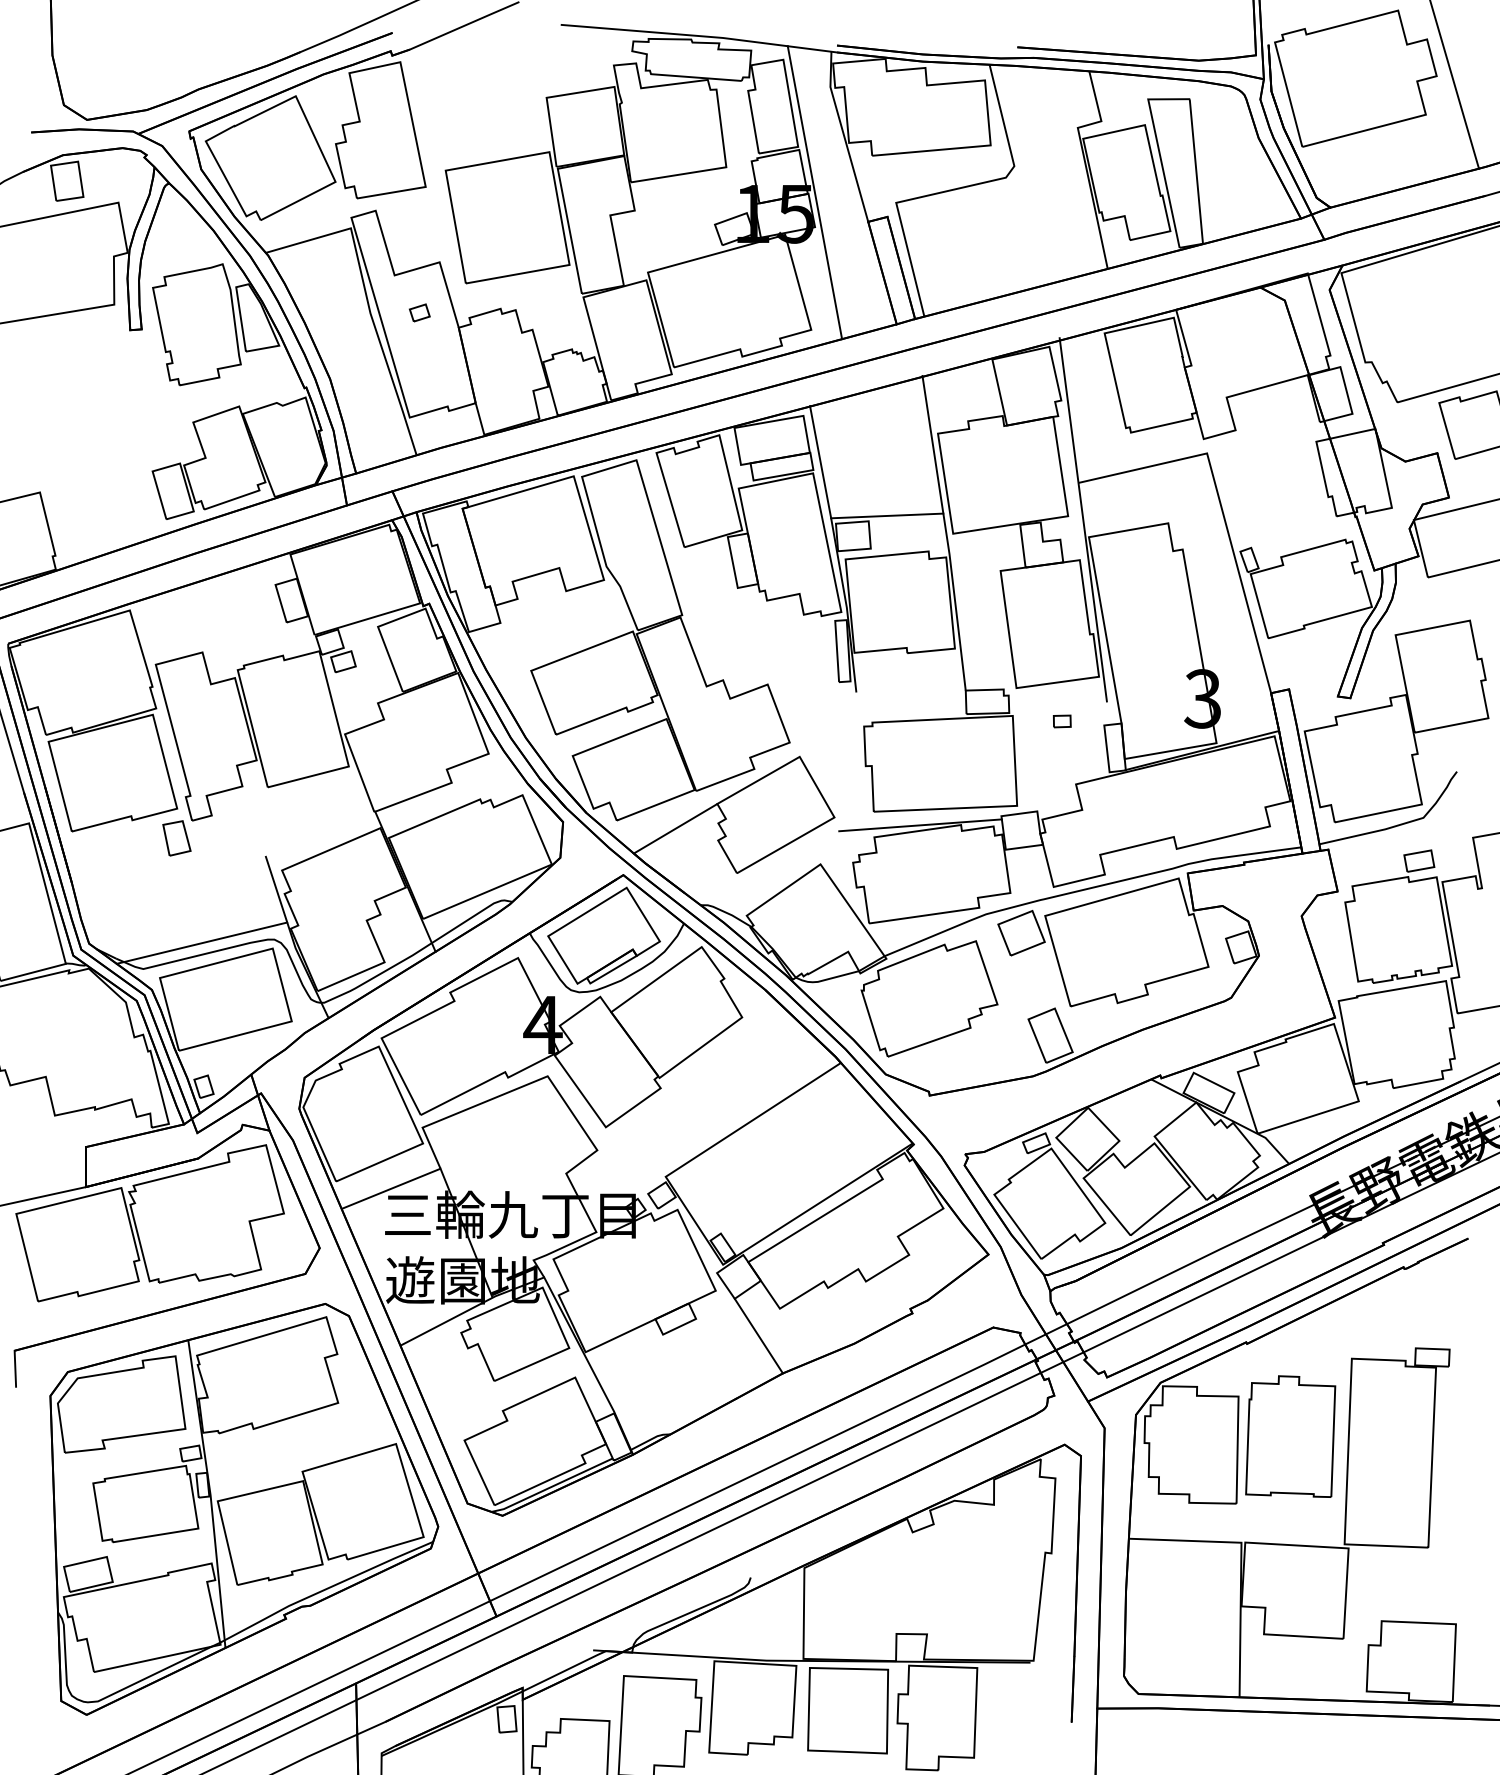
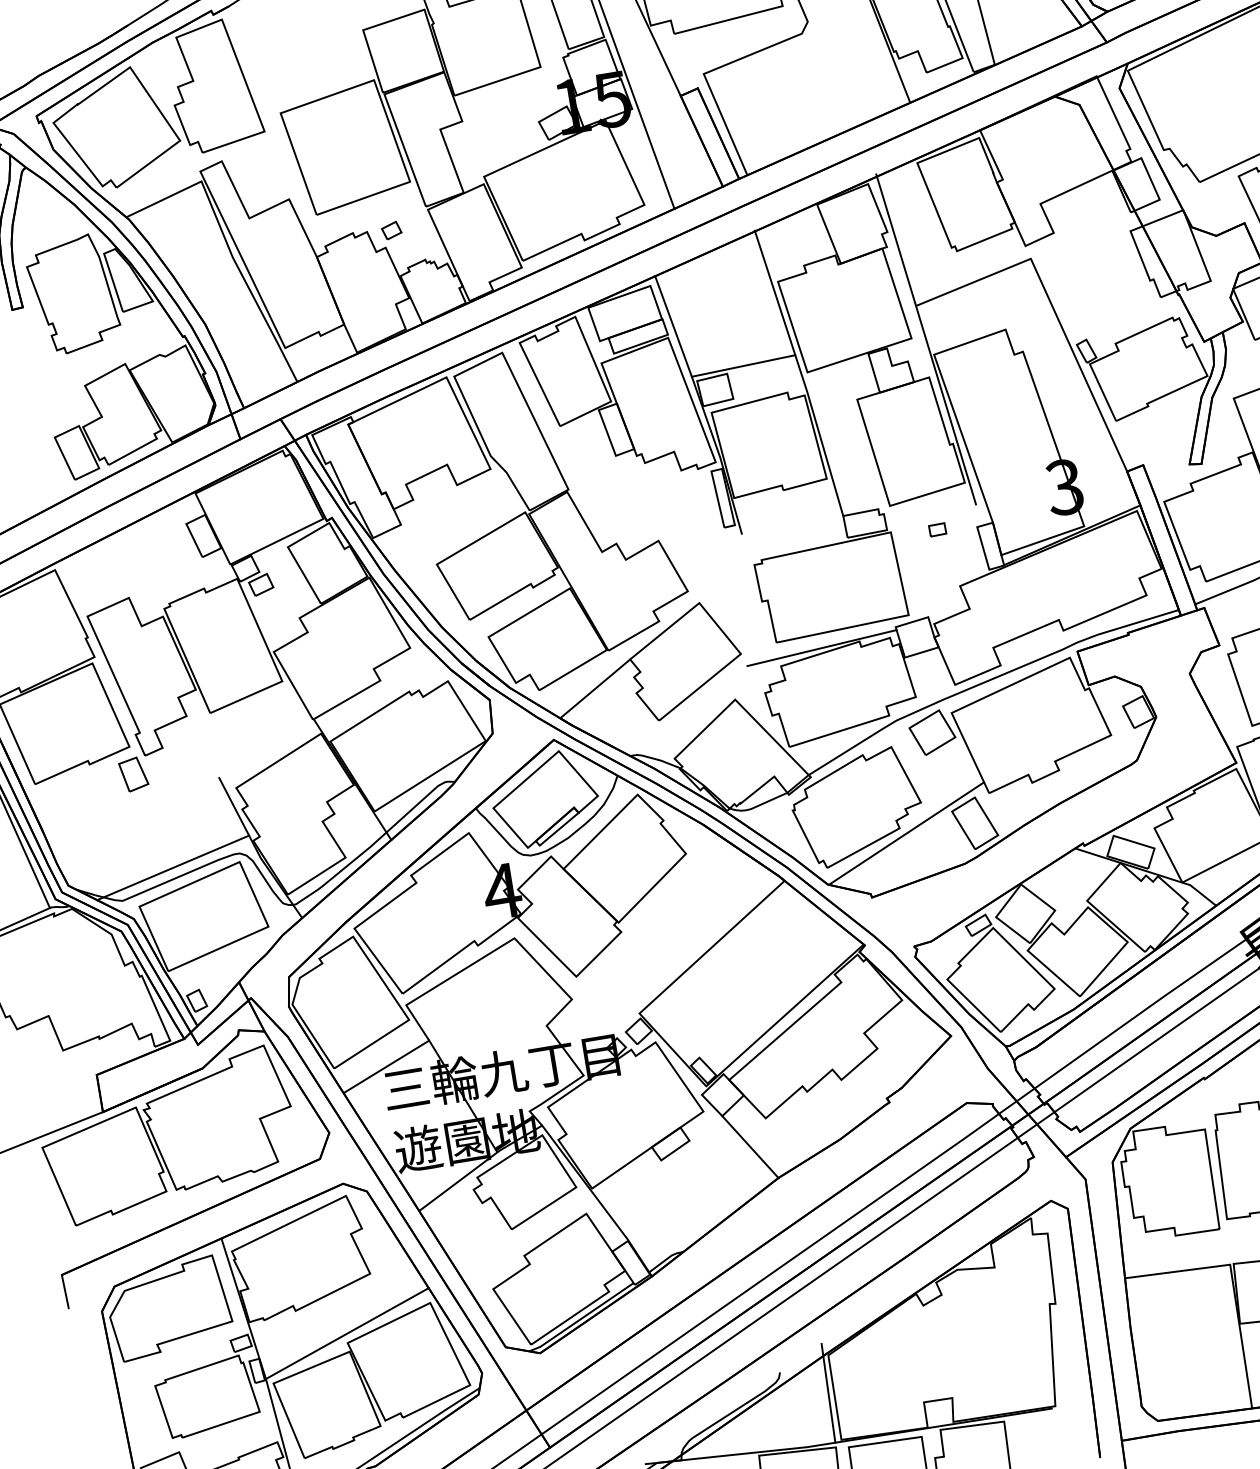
part: (419, 312) -> (391, 230), moved
line: (976, 1034) -> (906, 833), added
line: (303, 1461) -> (347, 1333), added
line: (797, 1607) -> (828, 1393), added

